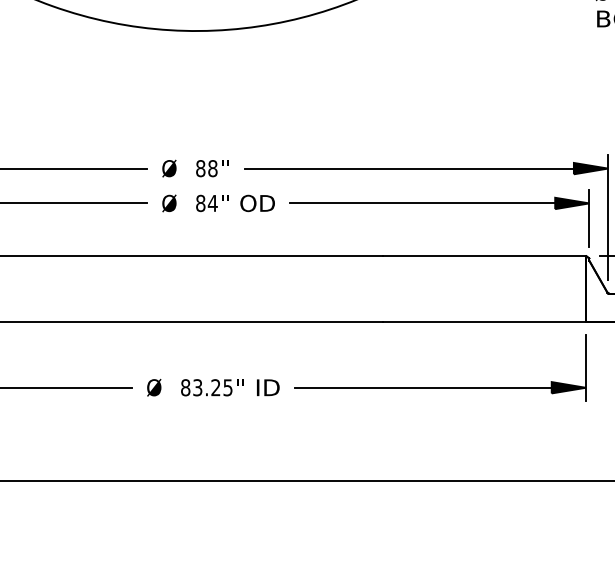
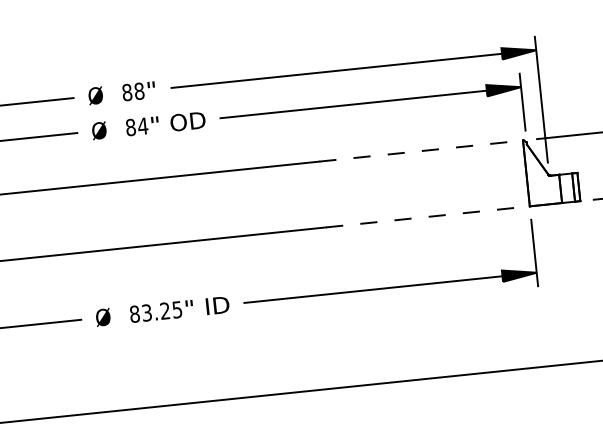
line: (484, 256) -> (421, 151), solid -> dashed
line: (484, 321) -> (428, 216), solid -> dashed

